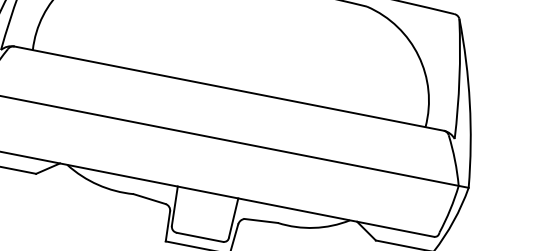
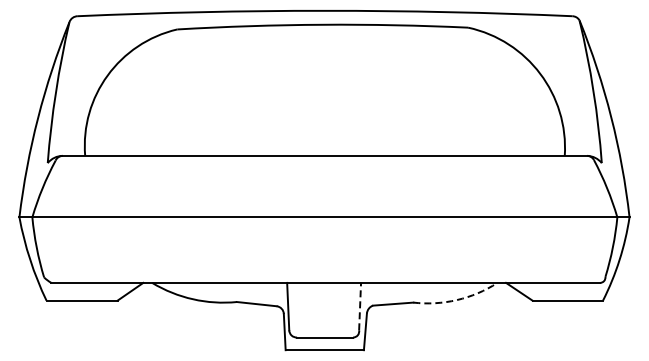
line: (234, 217) -> (360, 306), solid -> dashed
arc: (314, 228) -> (457, 300), solid -> dashed

